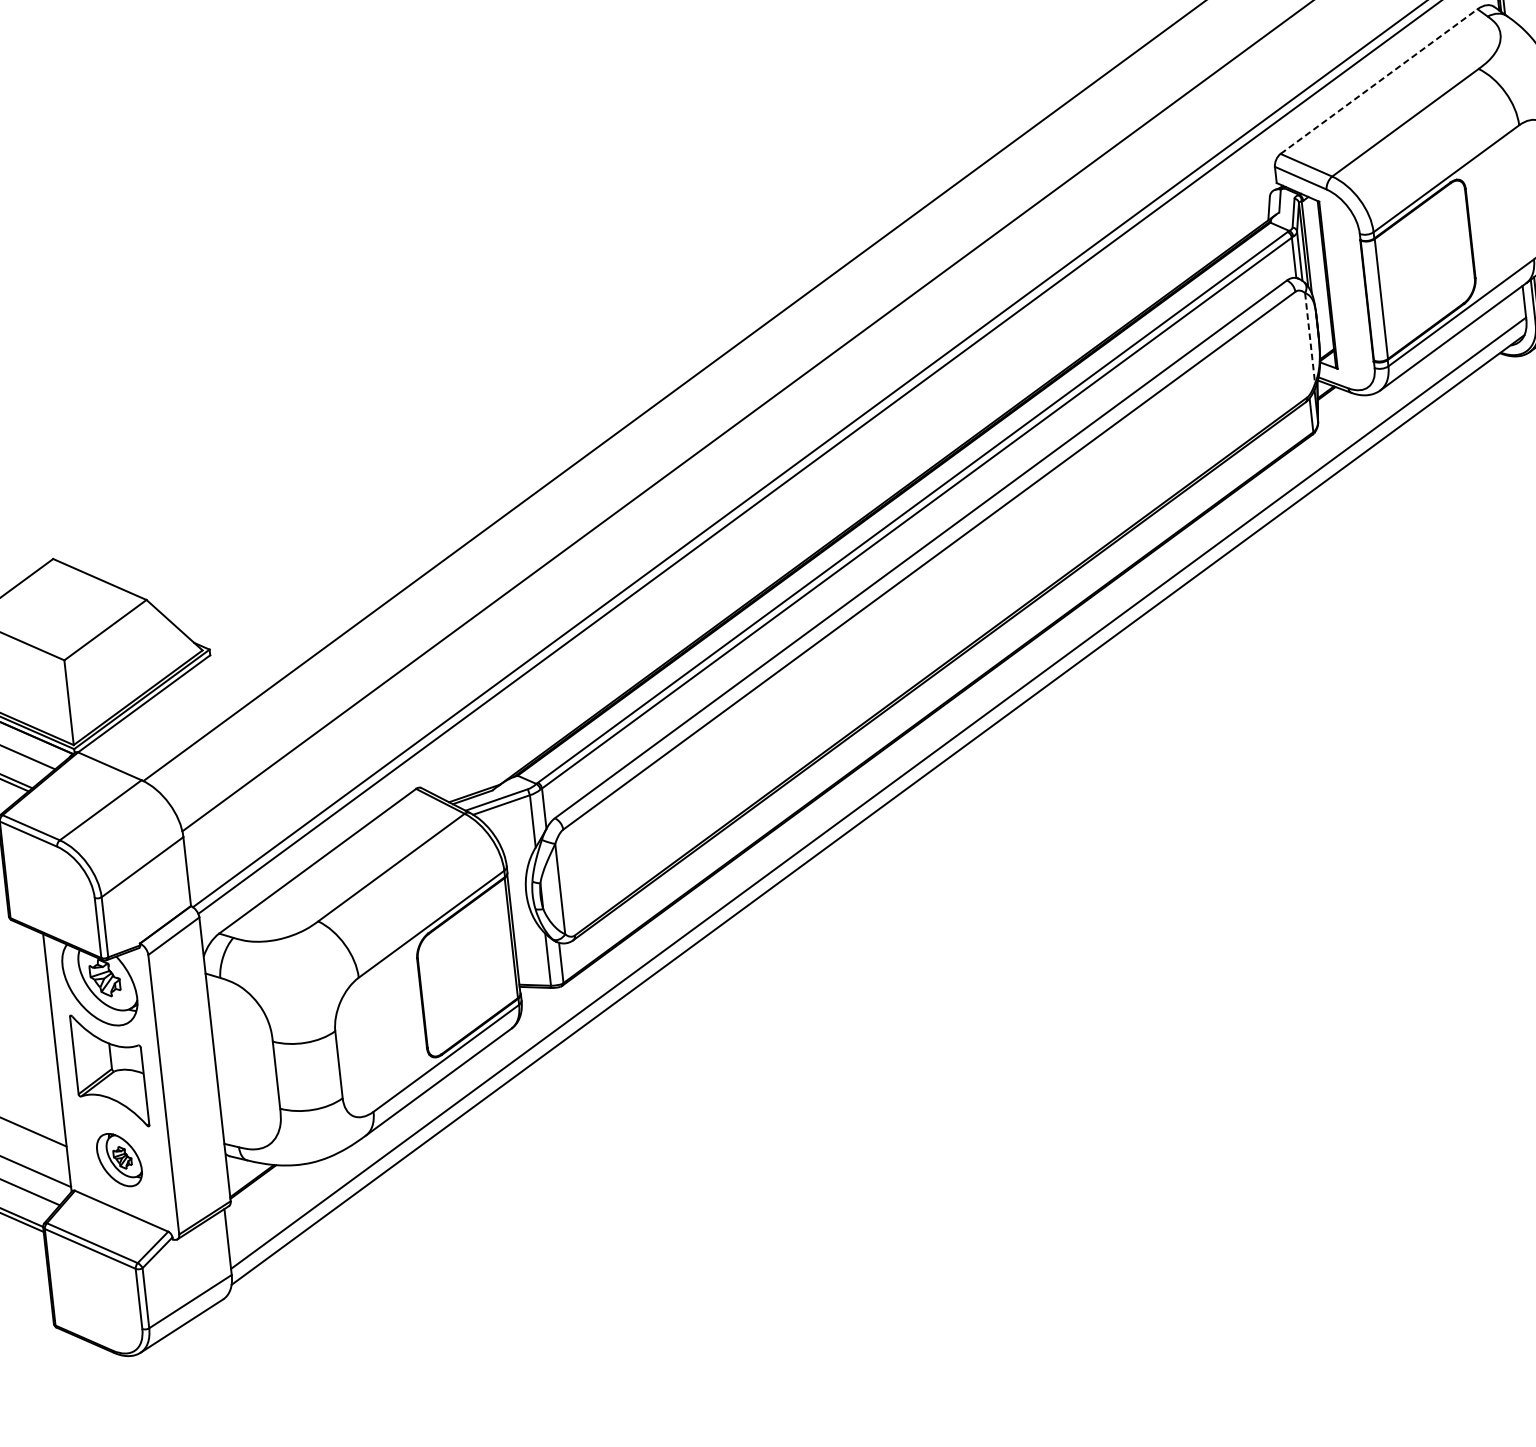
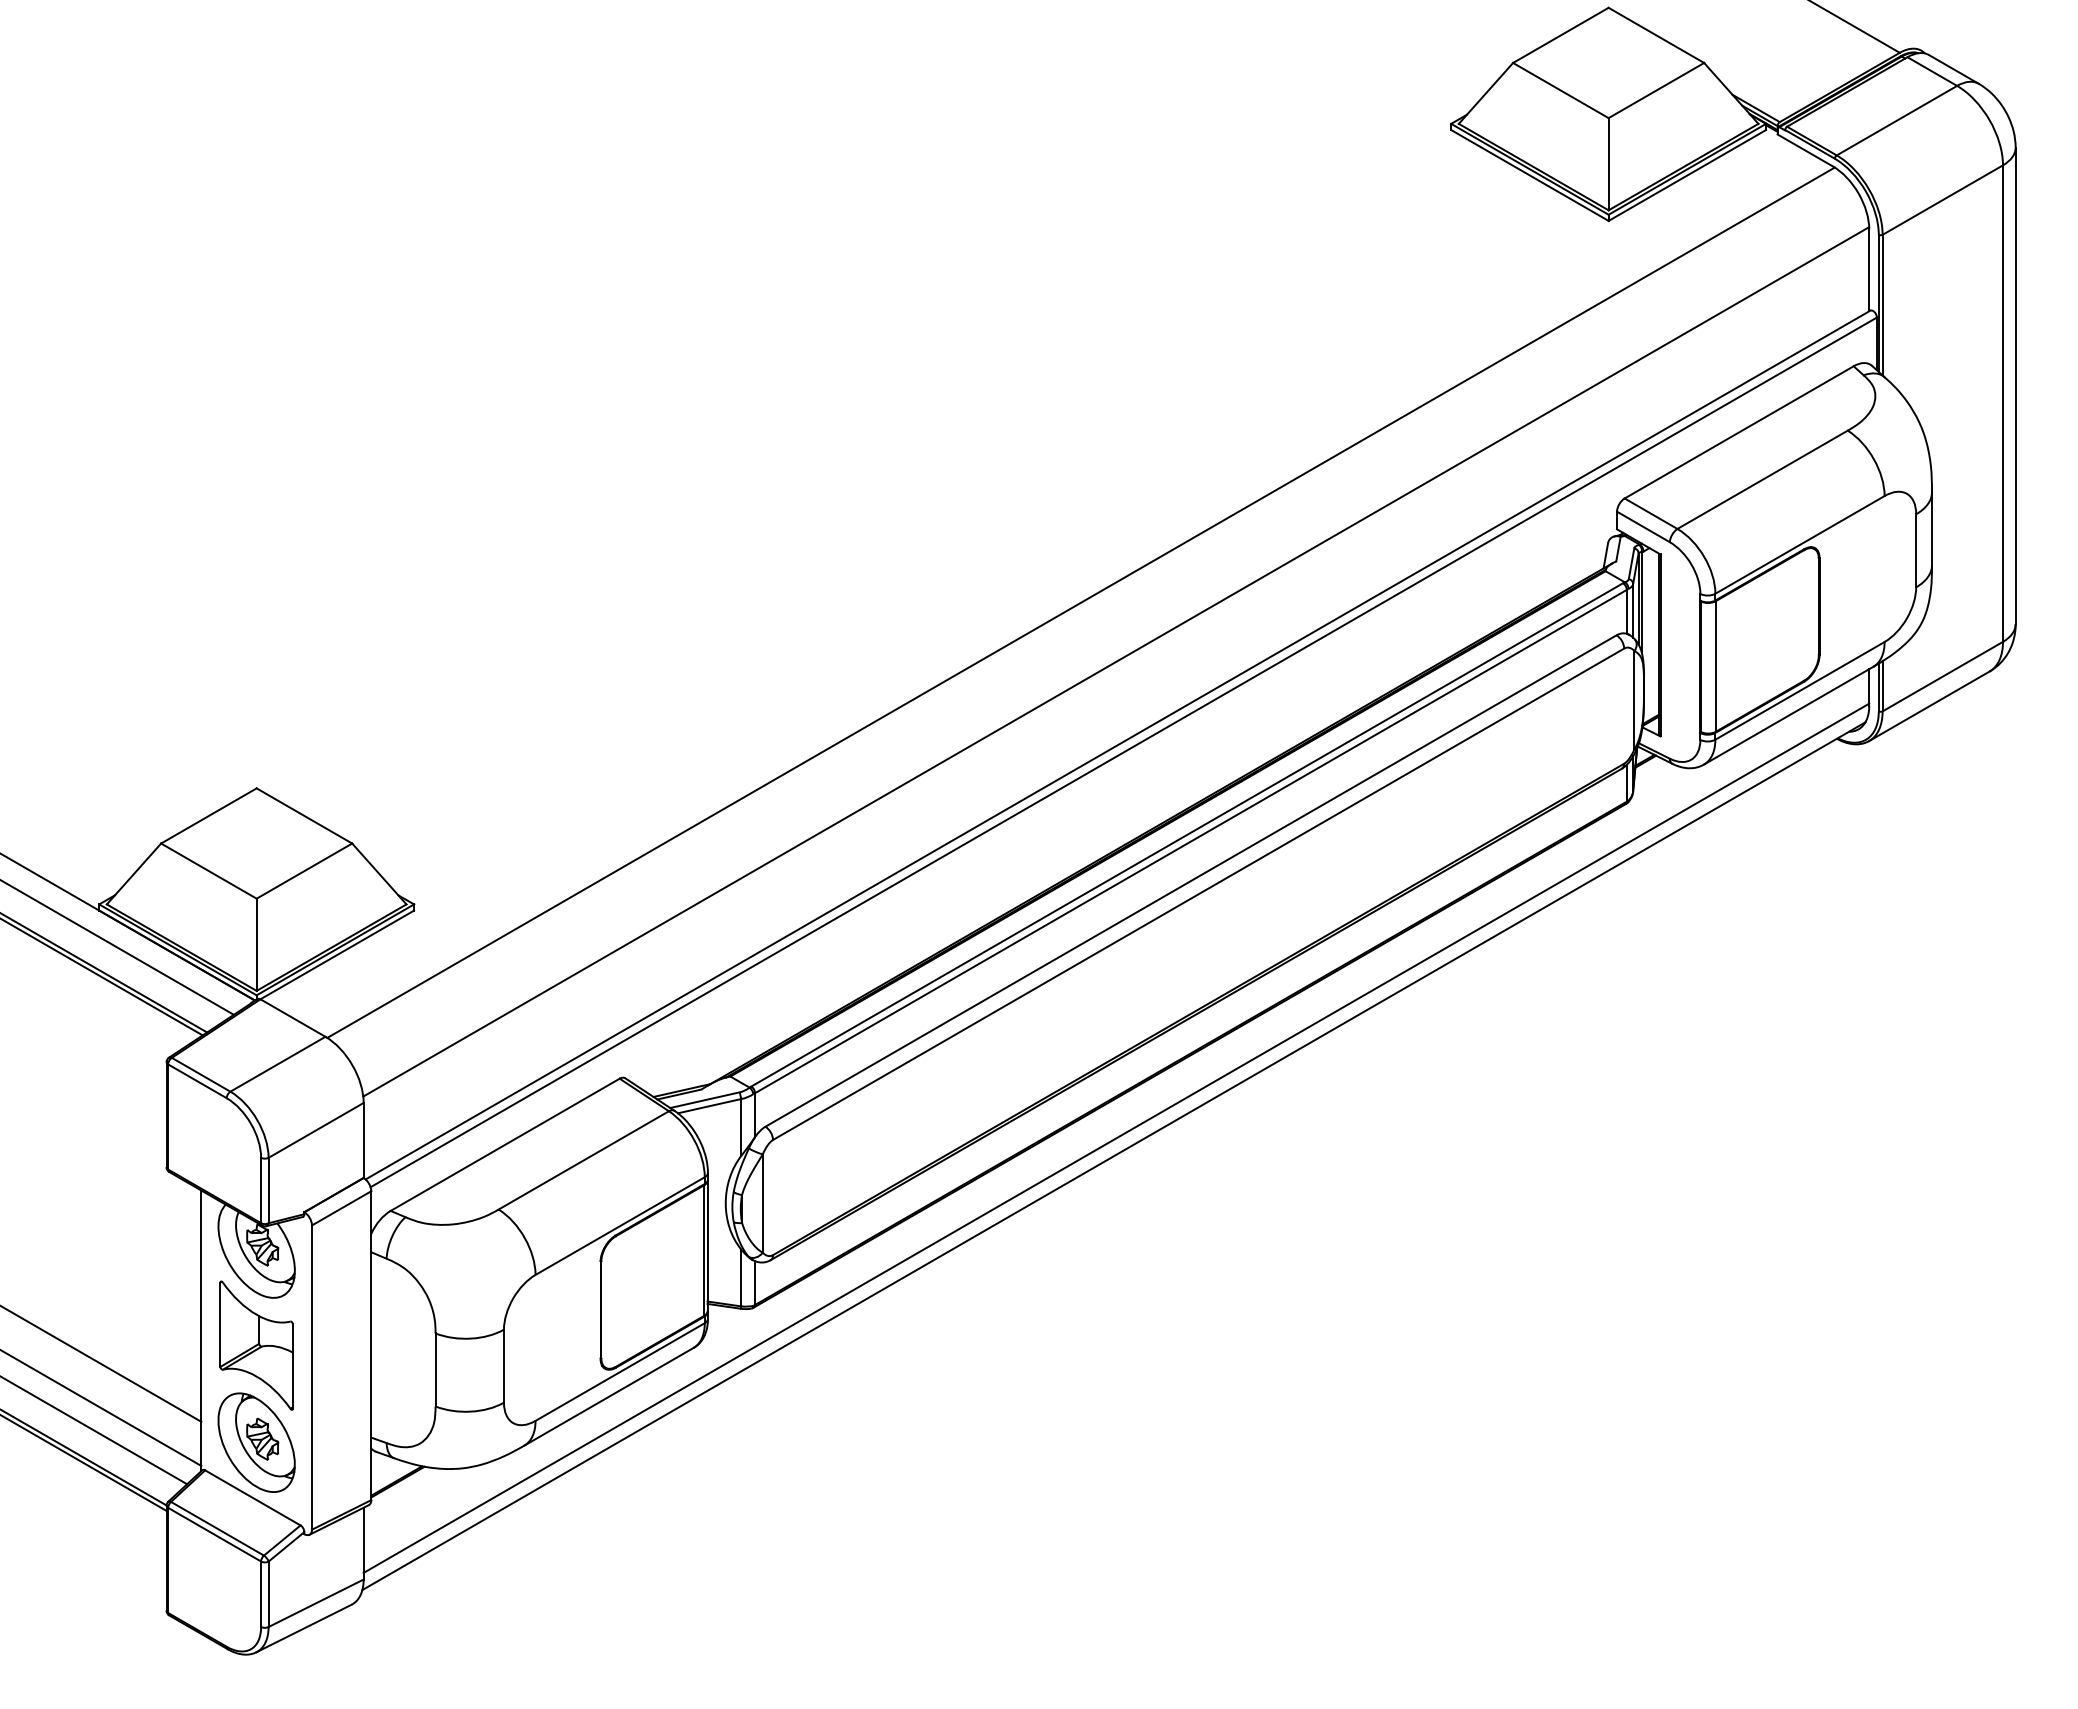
line: (1379, 81) -> (1739, 432), dashed -> solid
line: (1310, 338) -> (1634, 700), dashed -> solid
part: (119, 1159) -> (256, 1442), size x1.67

